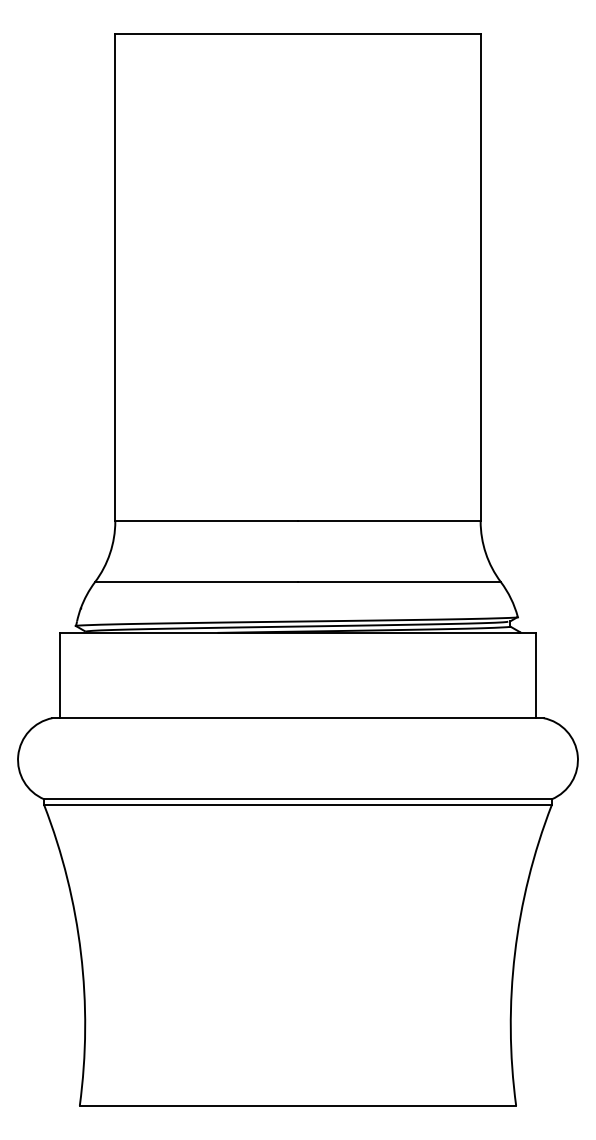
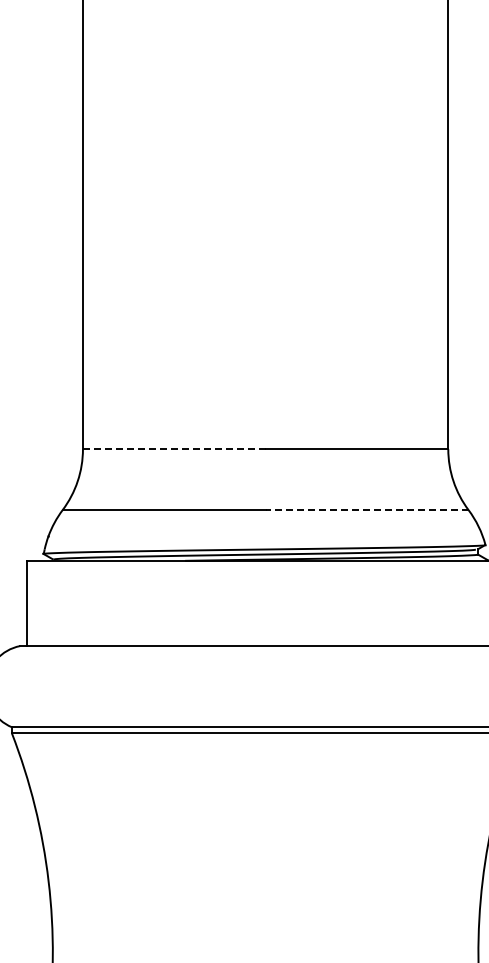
line: (206, 521) -> (174, 449), solid -> dashed
line: (398, 582) -> (366, 510), solid -> dashed

